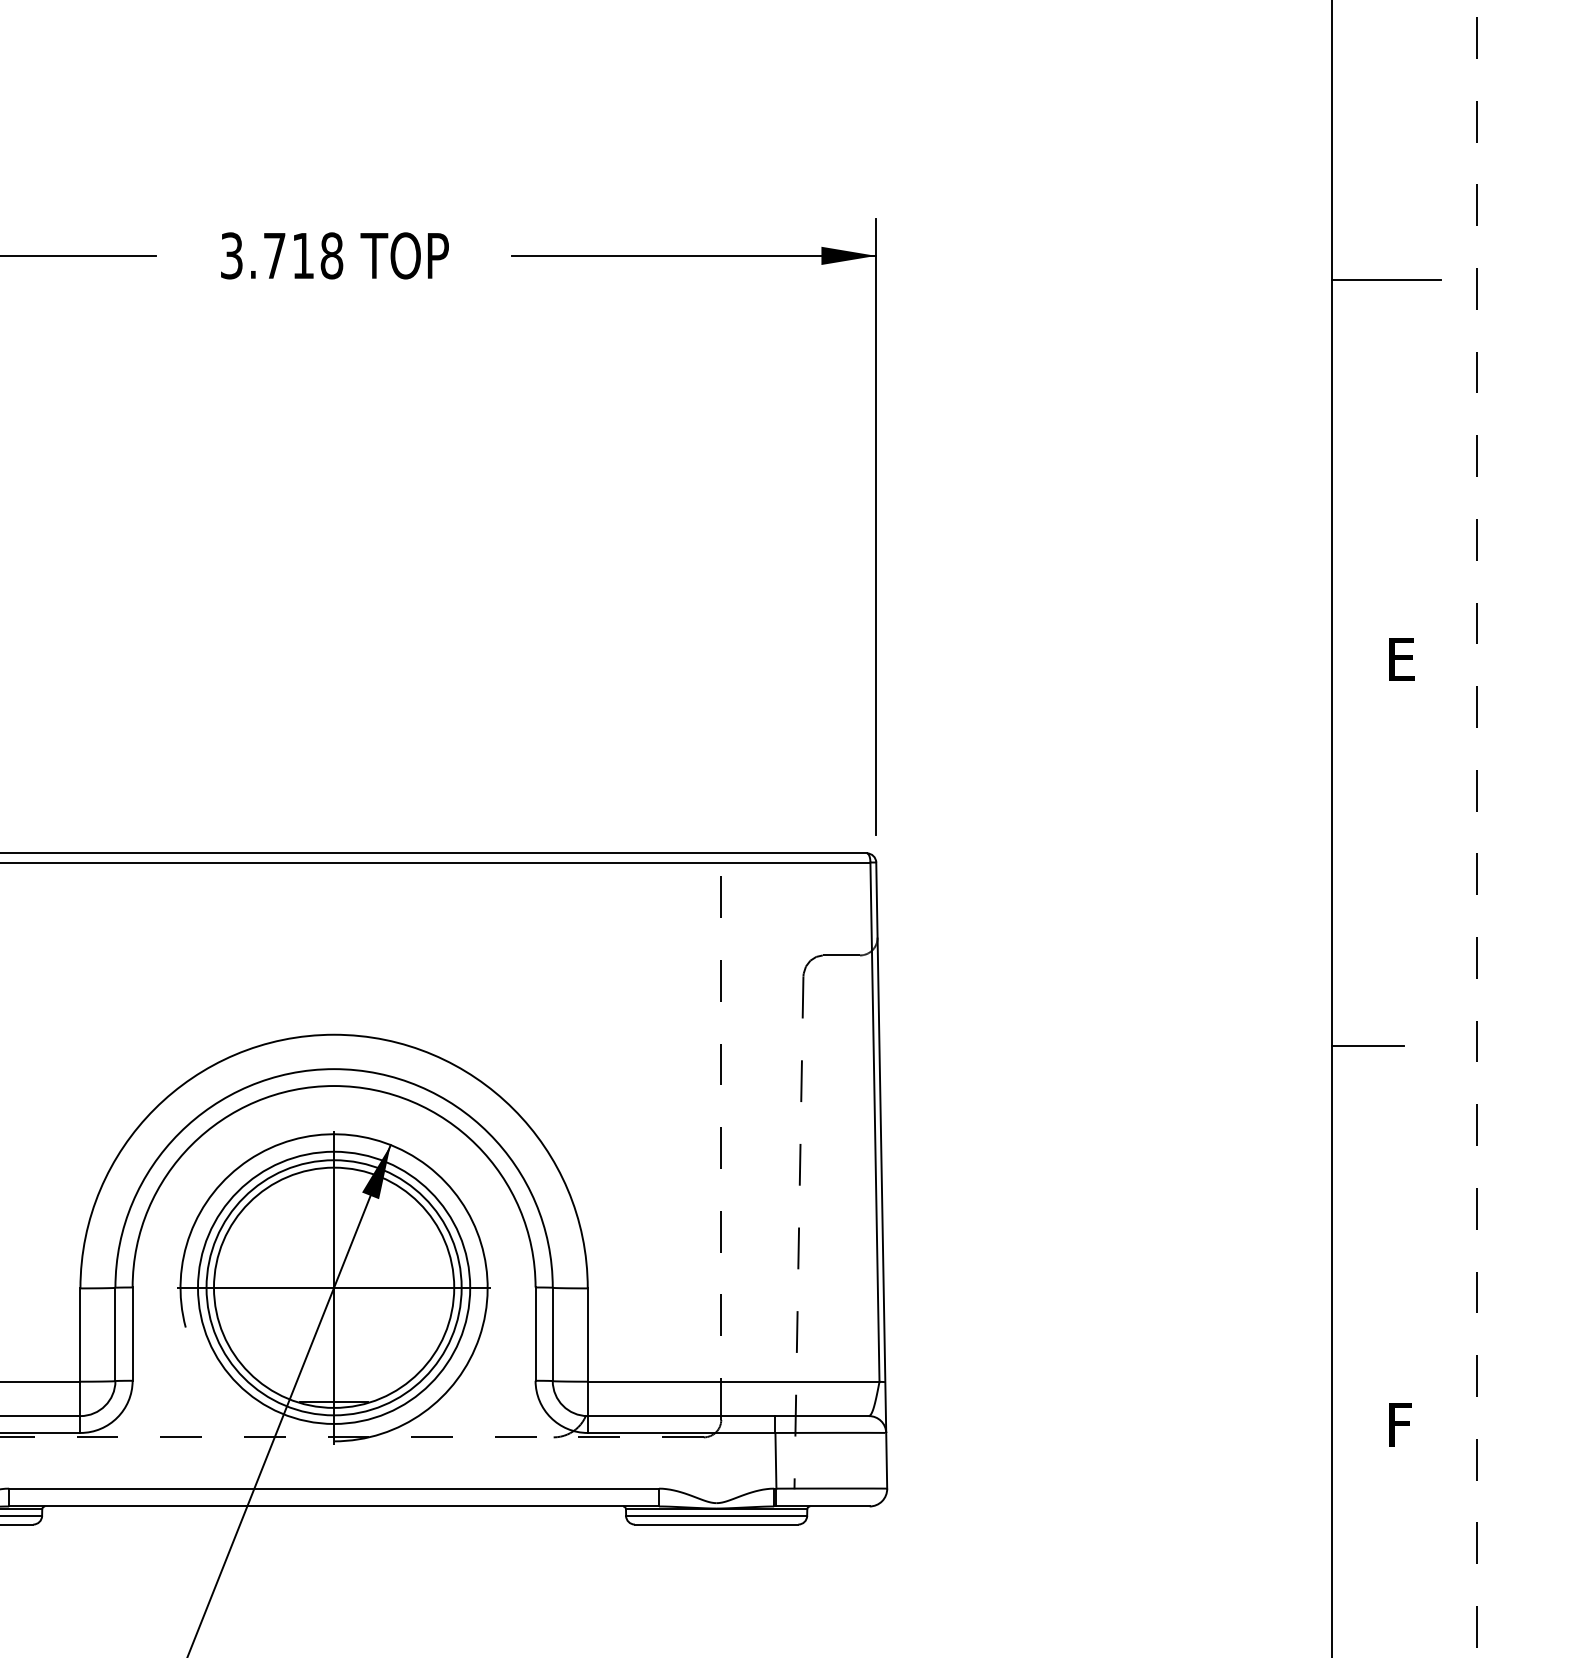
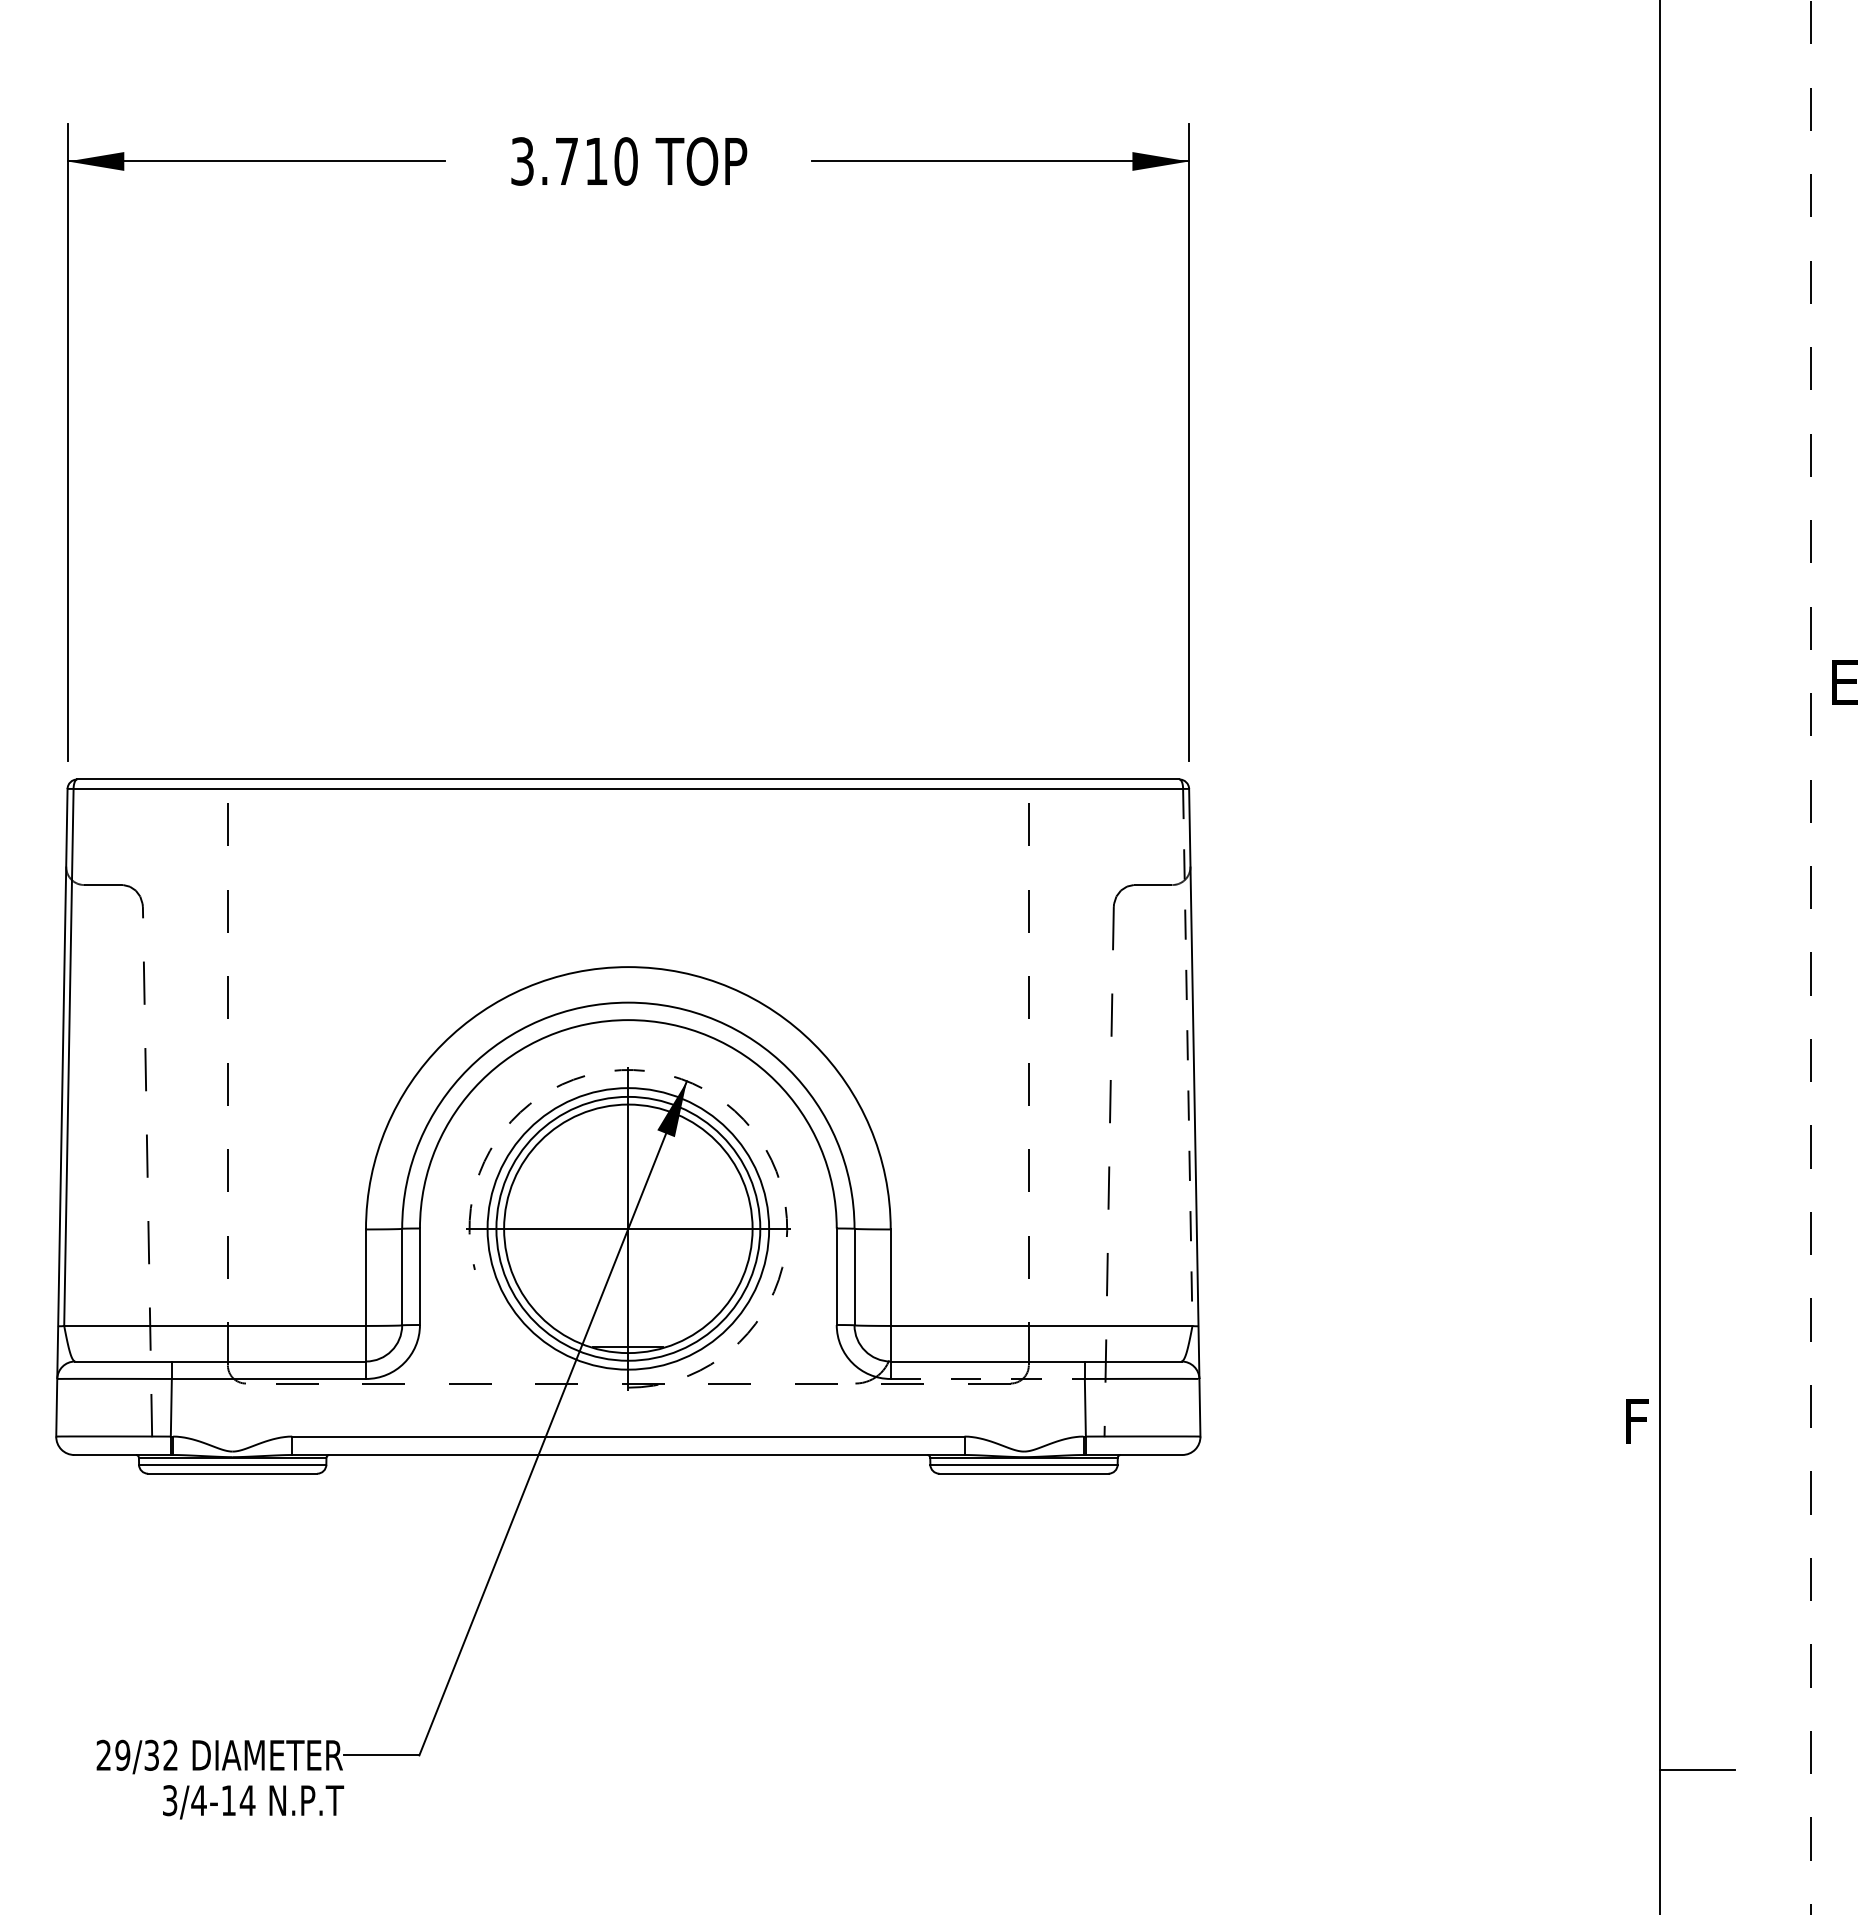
text: (331, 255) -> (625, 161), 3.718 -> 3.710
line: (1386, 280) -> (1716, 186), removed
text: (1401, 659) -> (1844, 682), moved
line: (1367, 1045) -> (1697, 978), removed
line: (874, 1122) -> (1187, 1057), solid -> dashed
arc: (428, 1165) -> (725, 1102), solid -> dashed
text: (1400, 1424) -> (1637, 1421), moved
line: (682, 1432) -> (988, 1378), solid -> dashed

